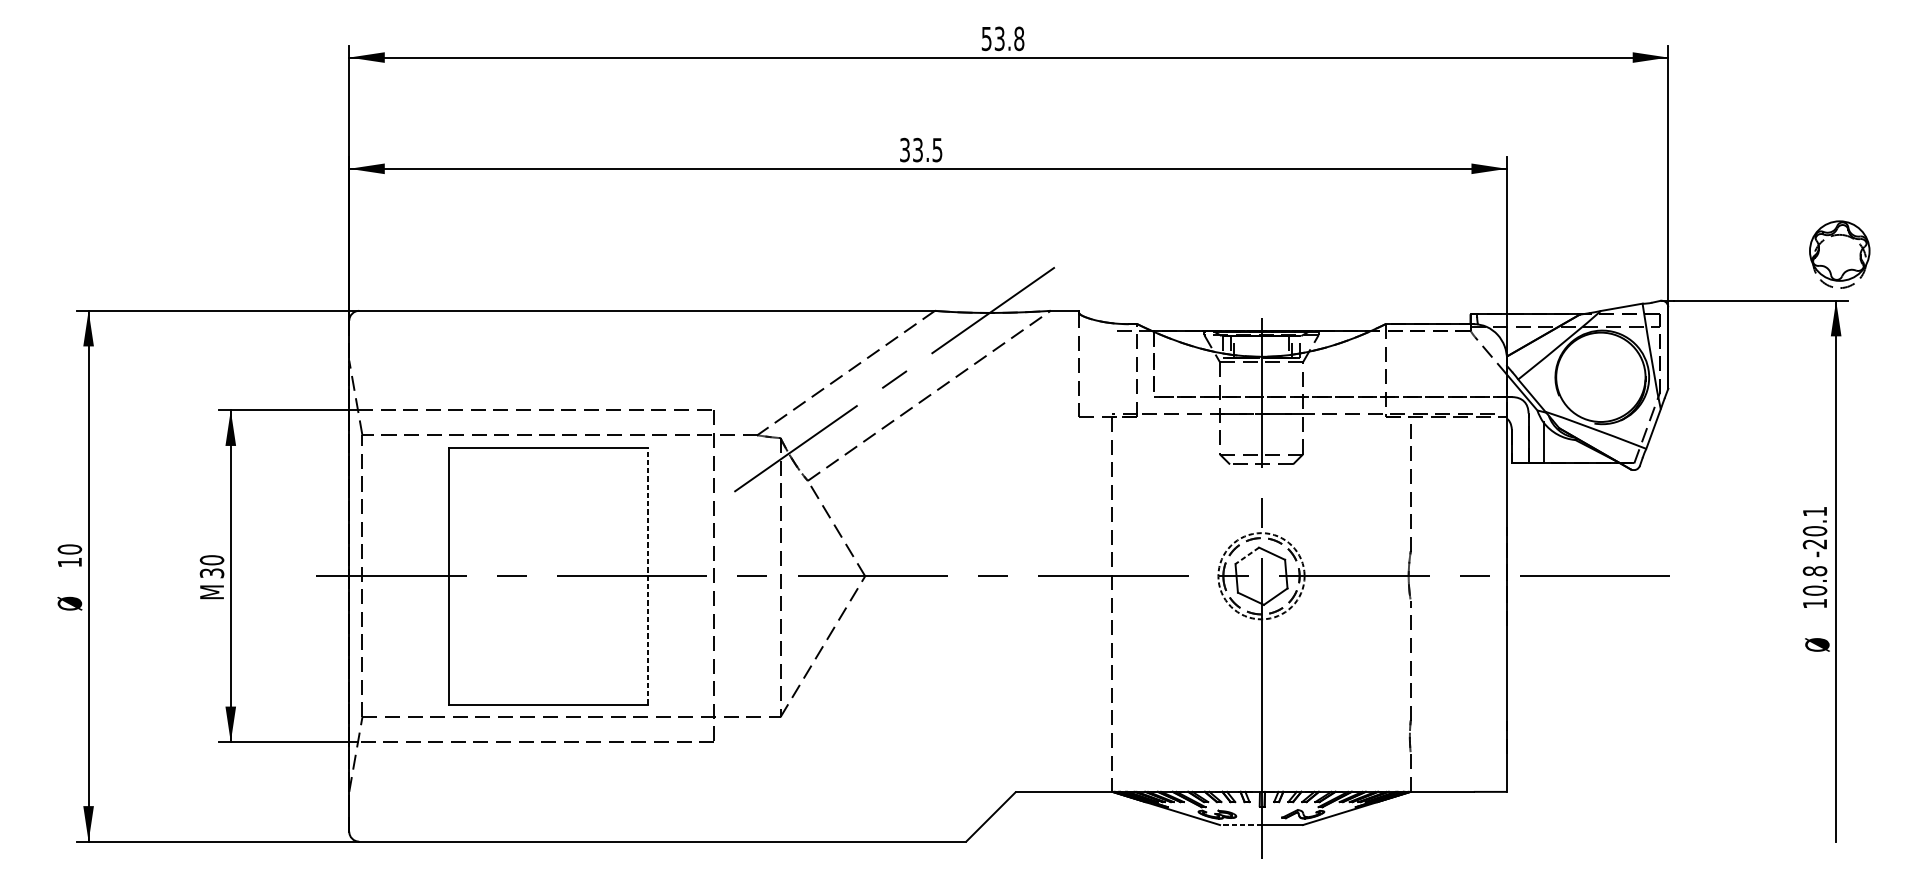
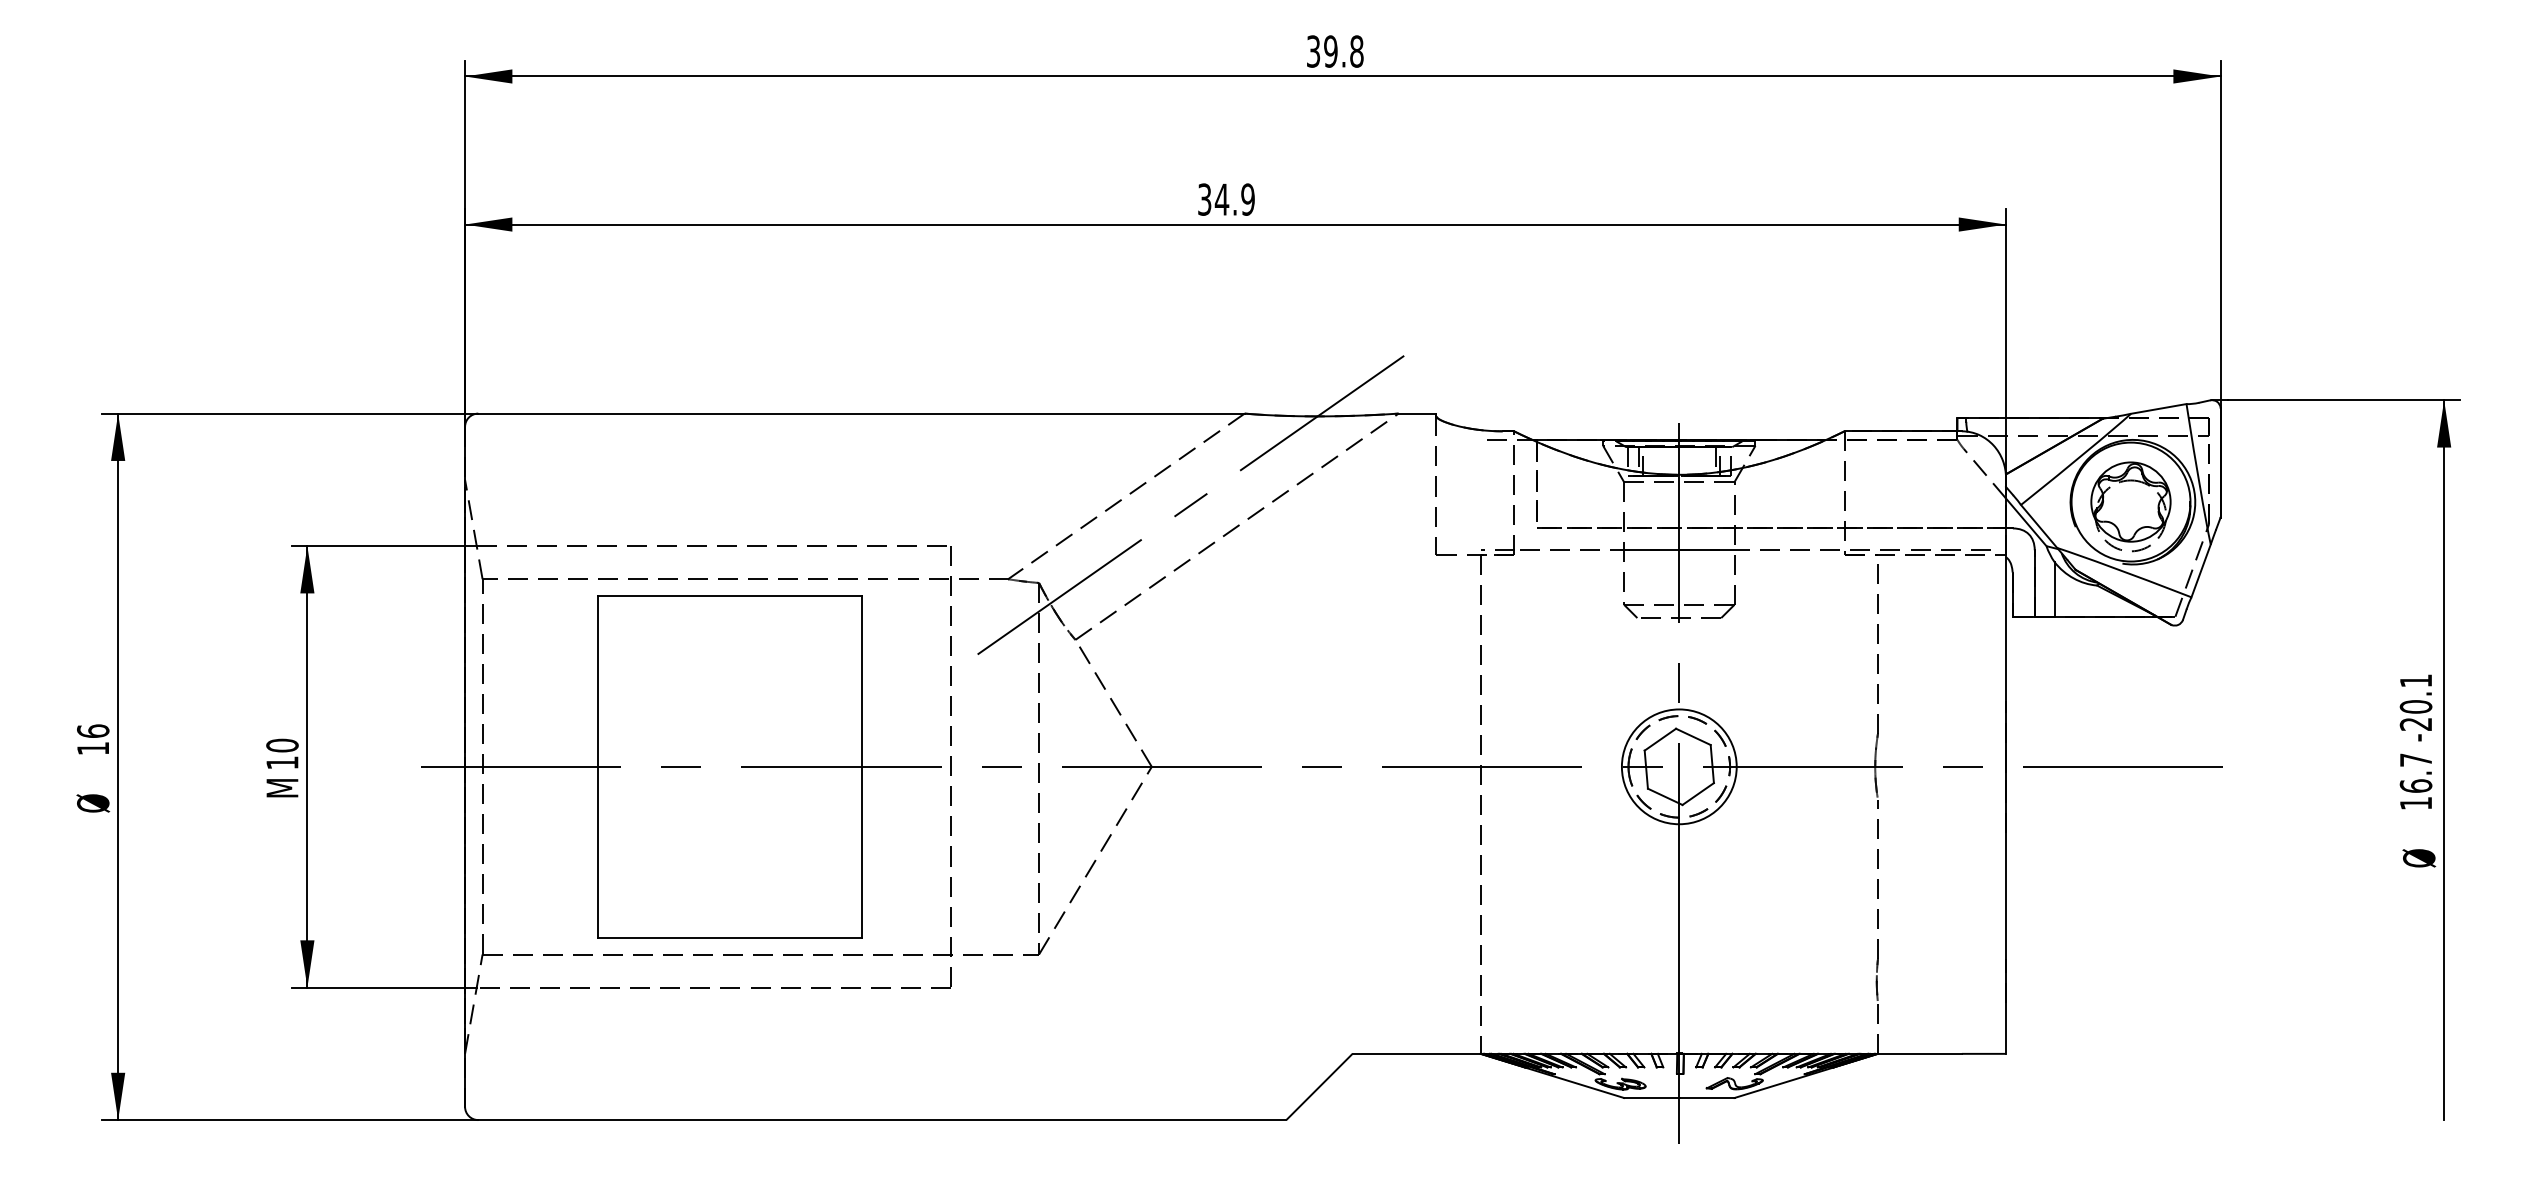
text: (993, 38) -> (1322, 51), 53.8 -> 39.8
text: (927, 149) -> (1234, 199), 33.5 -> 34.9
part: (1839, 254) -> (2130, 506), moved
text: (70, 549) -> (93, 731), 10 -> 16
line: (1246, 555) -> (1659, 739), dashed -> solid
text: (212, 572) -> (282, 762), 30 -> 10
line: (647, 575) -> (862, 766), dashed -> solid
circle: (1260, 575) -> (1678, 766), dashed -> solid
text: (1814, 580) -> (2415, 772), 10.8 -> 16.7
line: (1240, 825) -> (1651, 1098), dashed -> solid

